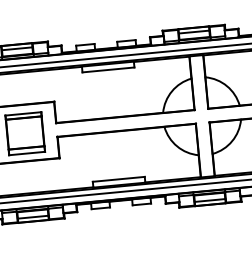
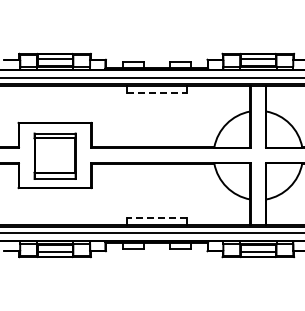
line: (108, 69) -> (156, 92), solid -> dashed
line: (118, 179) -> (156, 218), solid -> dashed

